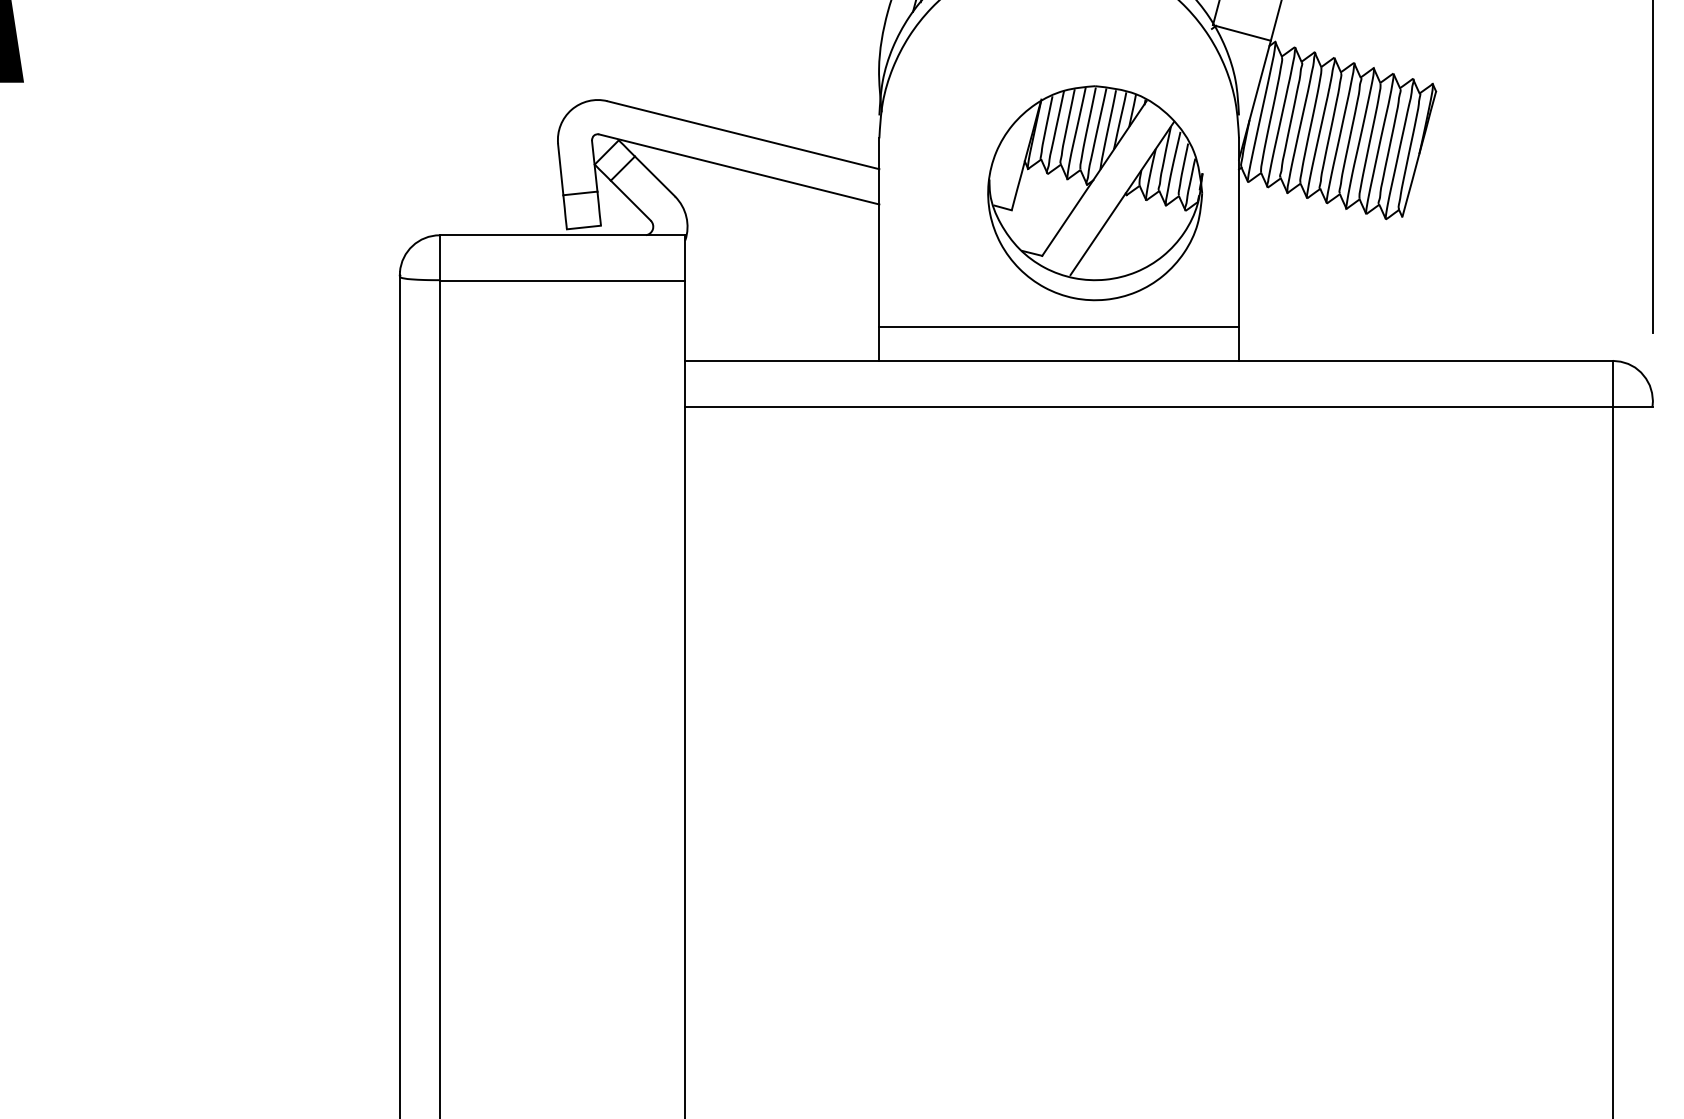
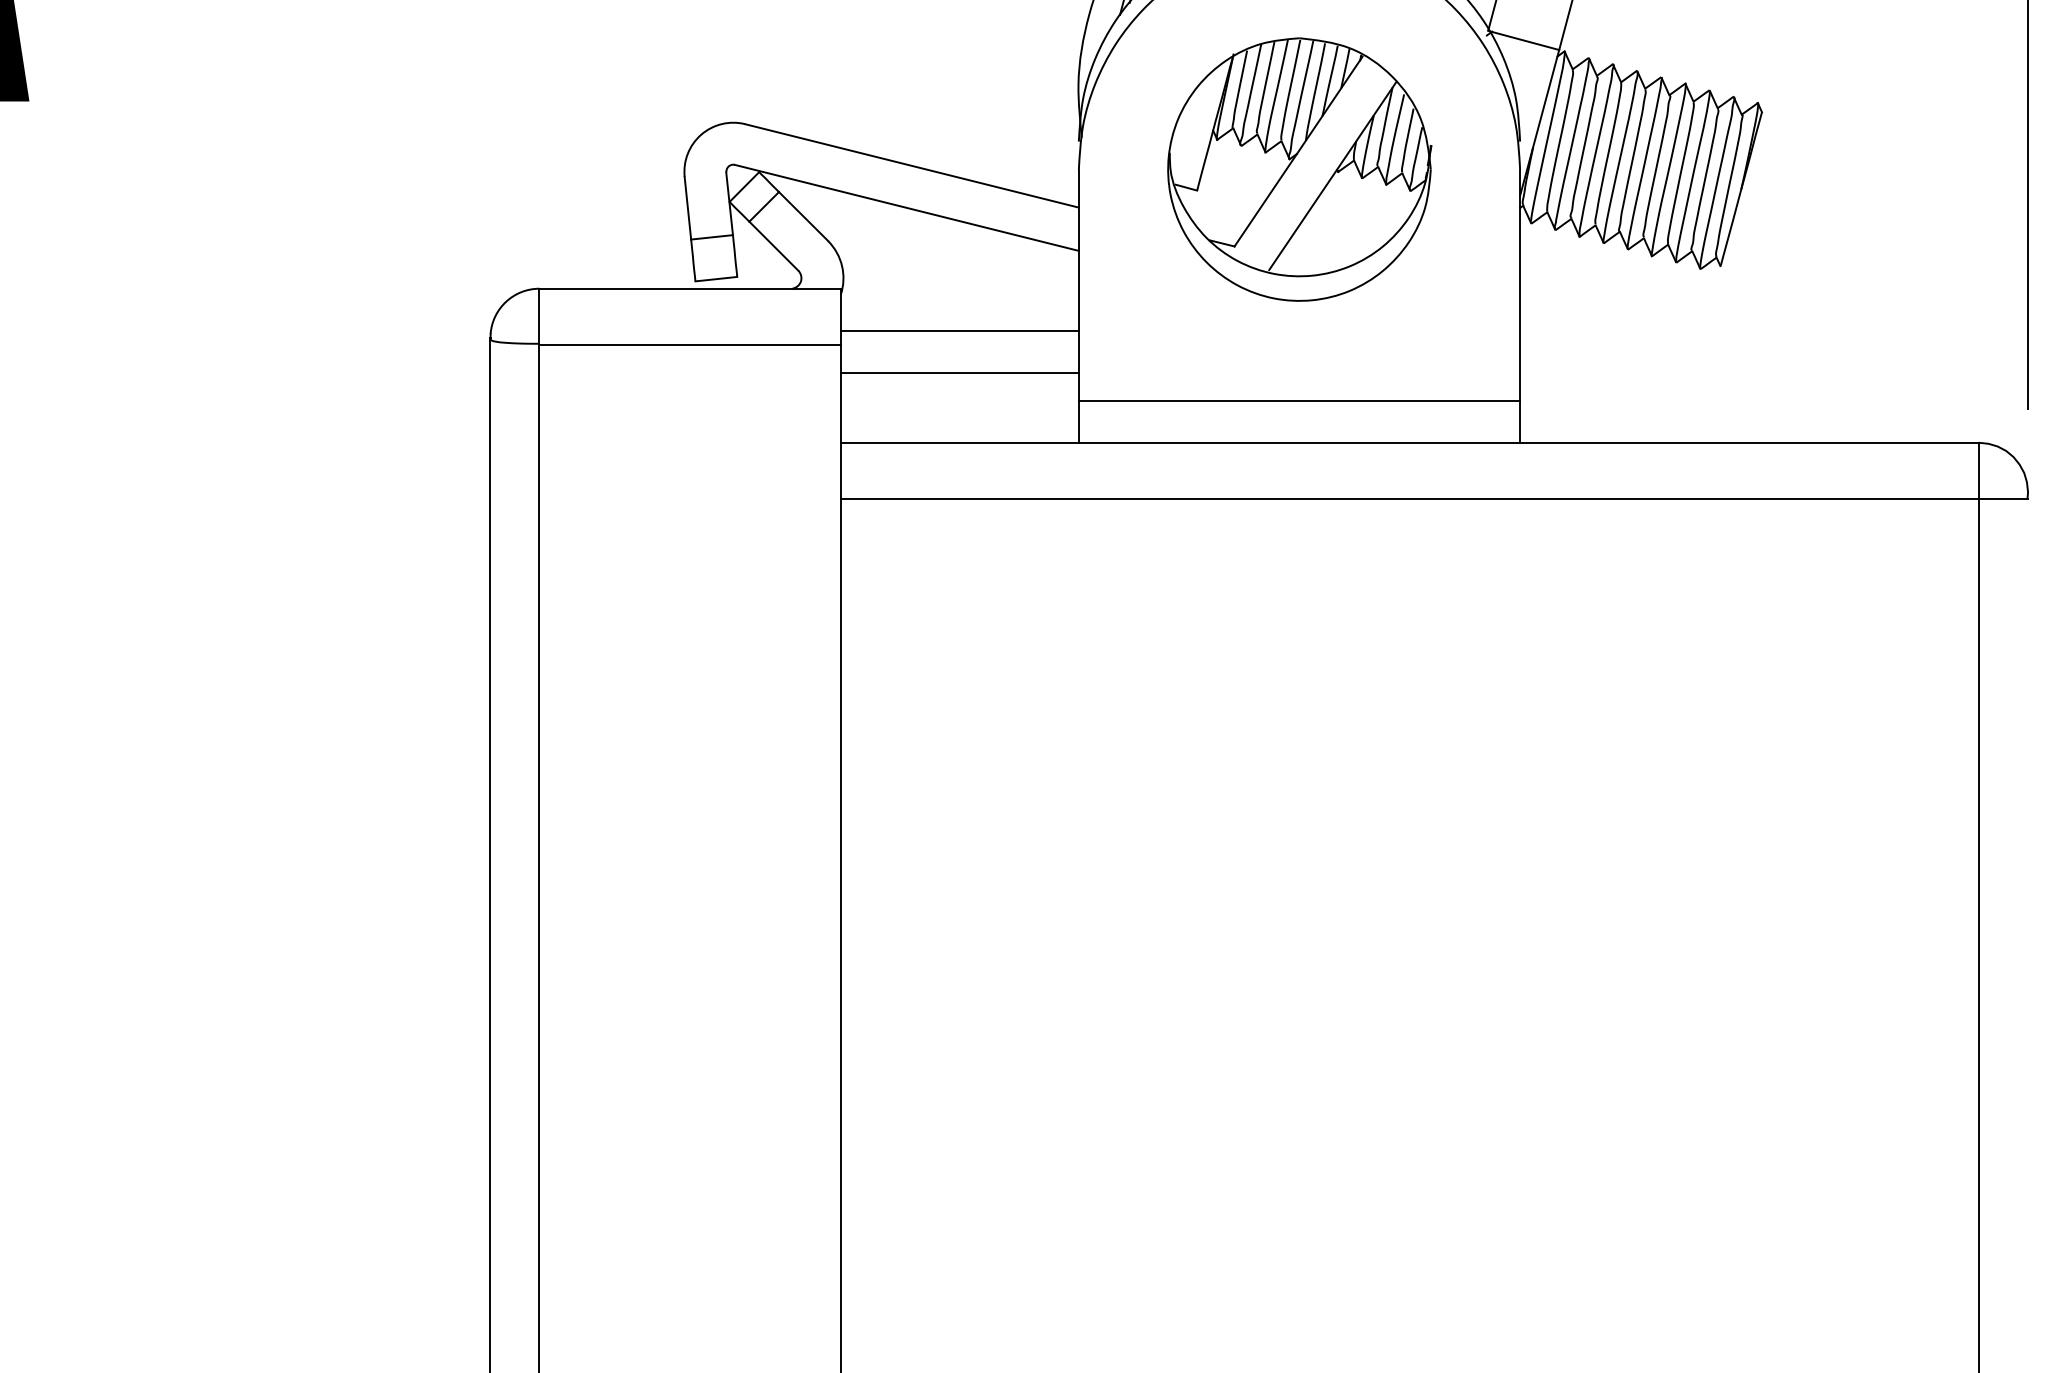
part: (1095, 193) -> (1299, 169), moved
line: (782, 269) -> (959, 330), added
line: (782, 303) -> (959, 372), added

